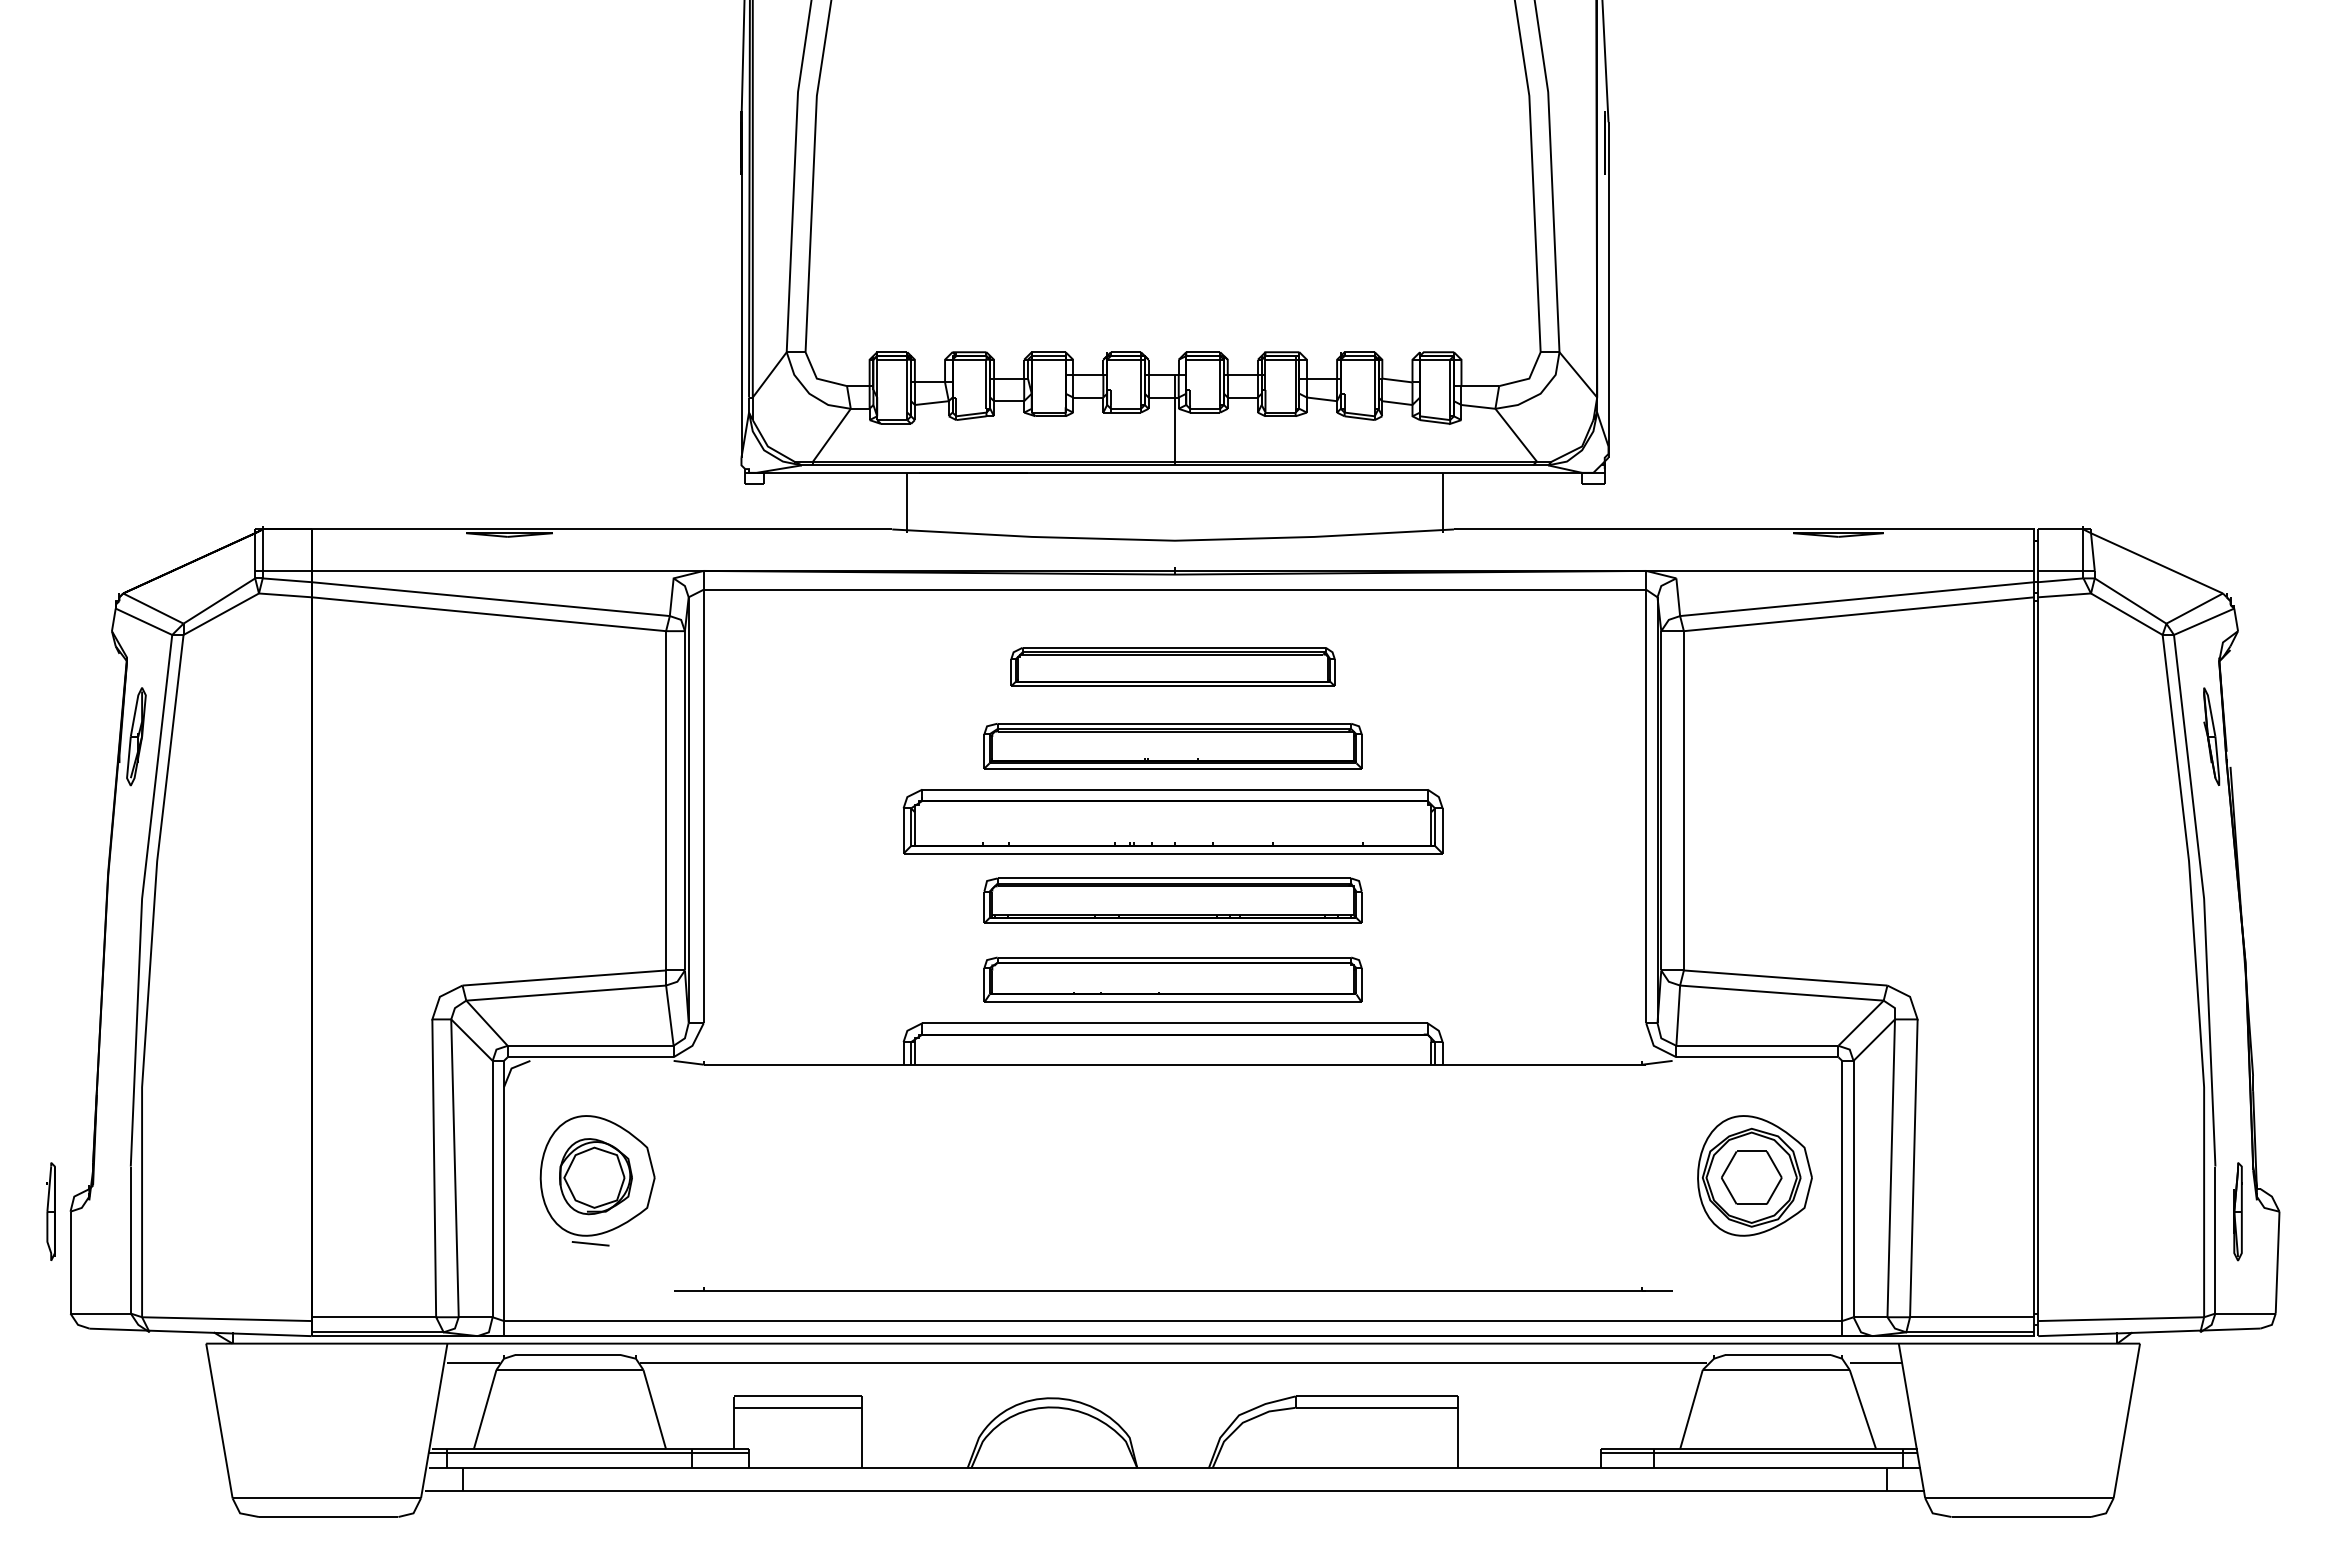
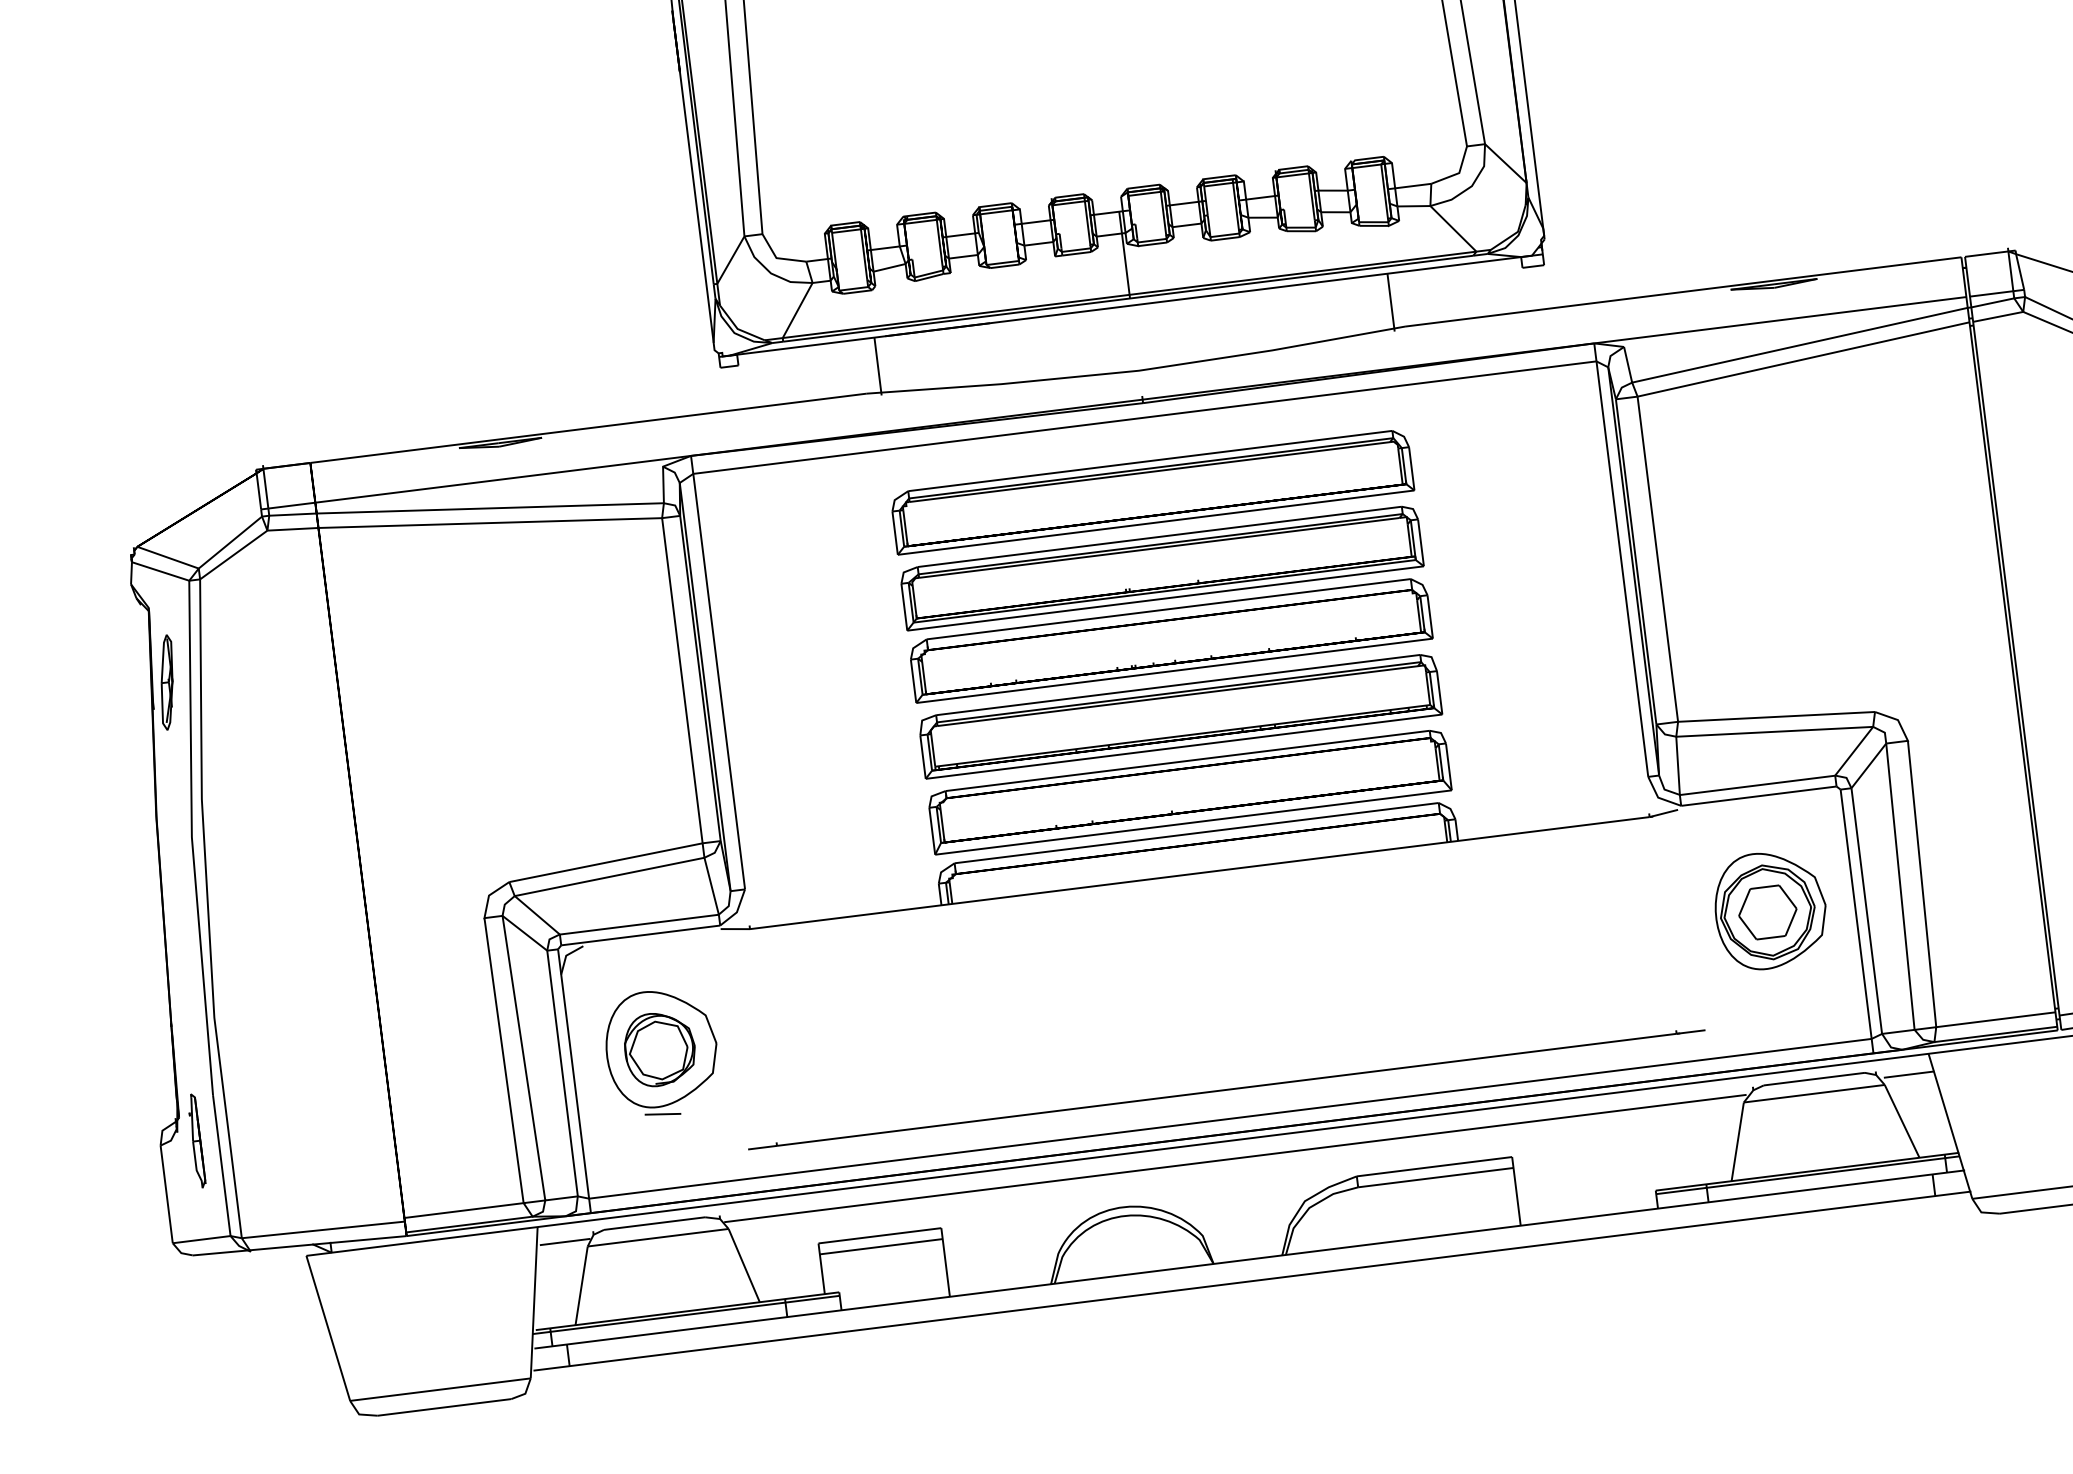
part: (1172, 666) -> (1151, 491), size x1.67
part: (1172, 745) -> (1161, 567), size x1.43
part: (1172, 900) -> (1179, 715), size x1.43
part: (1172, 979) -> (1189, 791), size x1.43
part: (50, 1211) -> (196, 1141), moved

